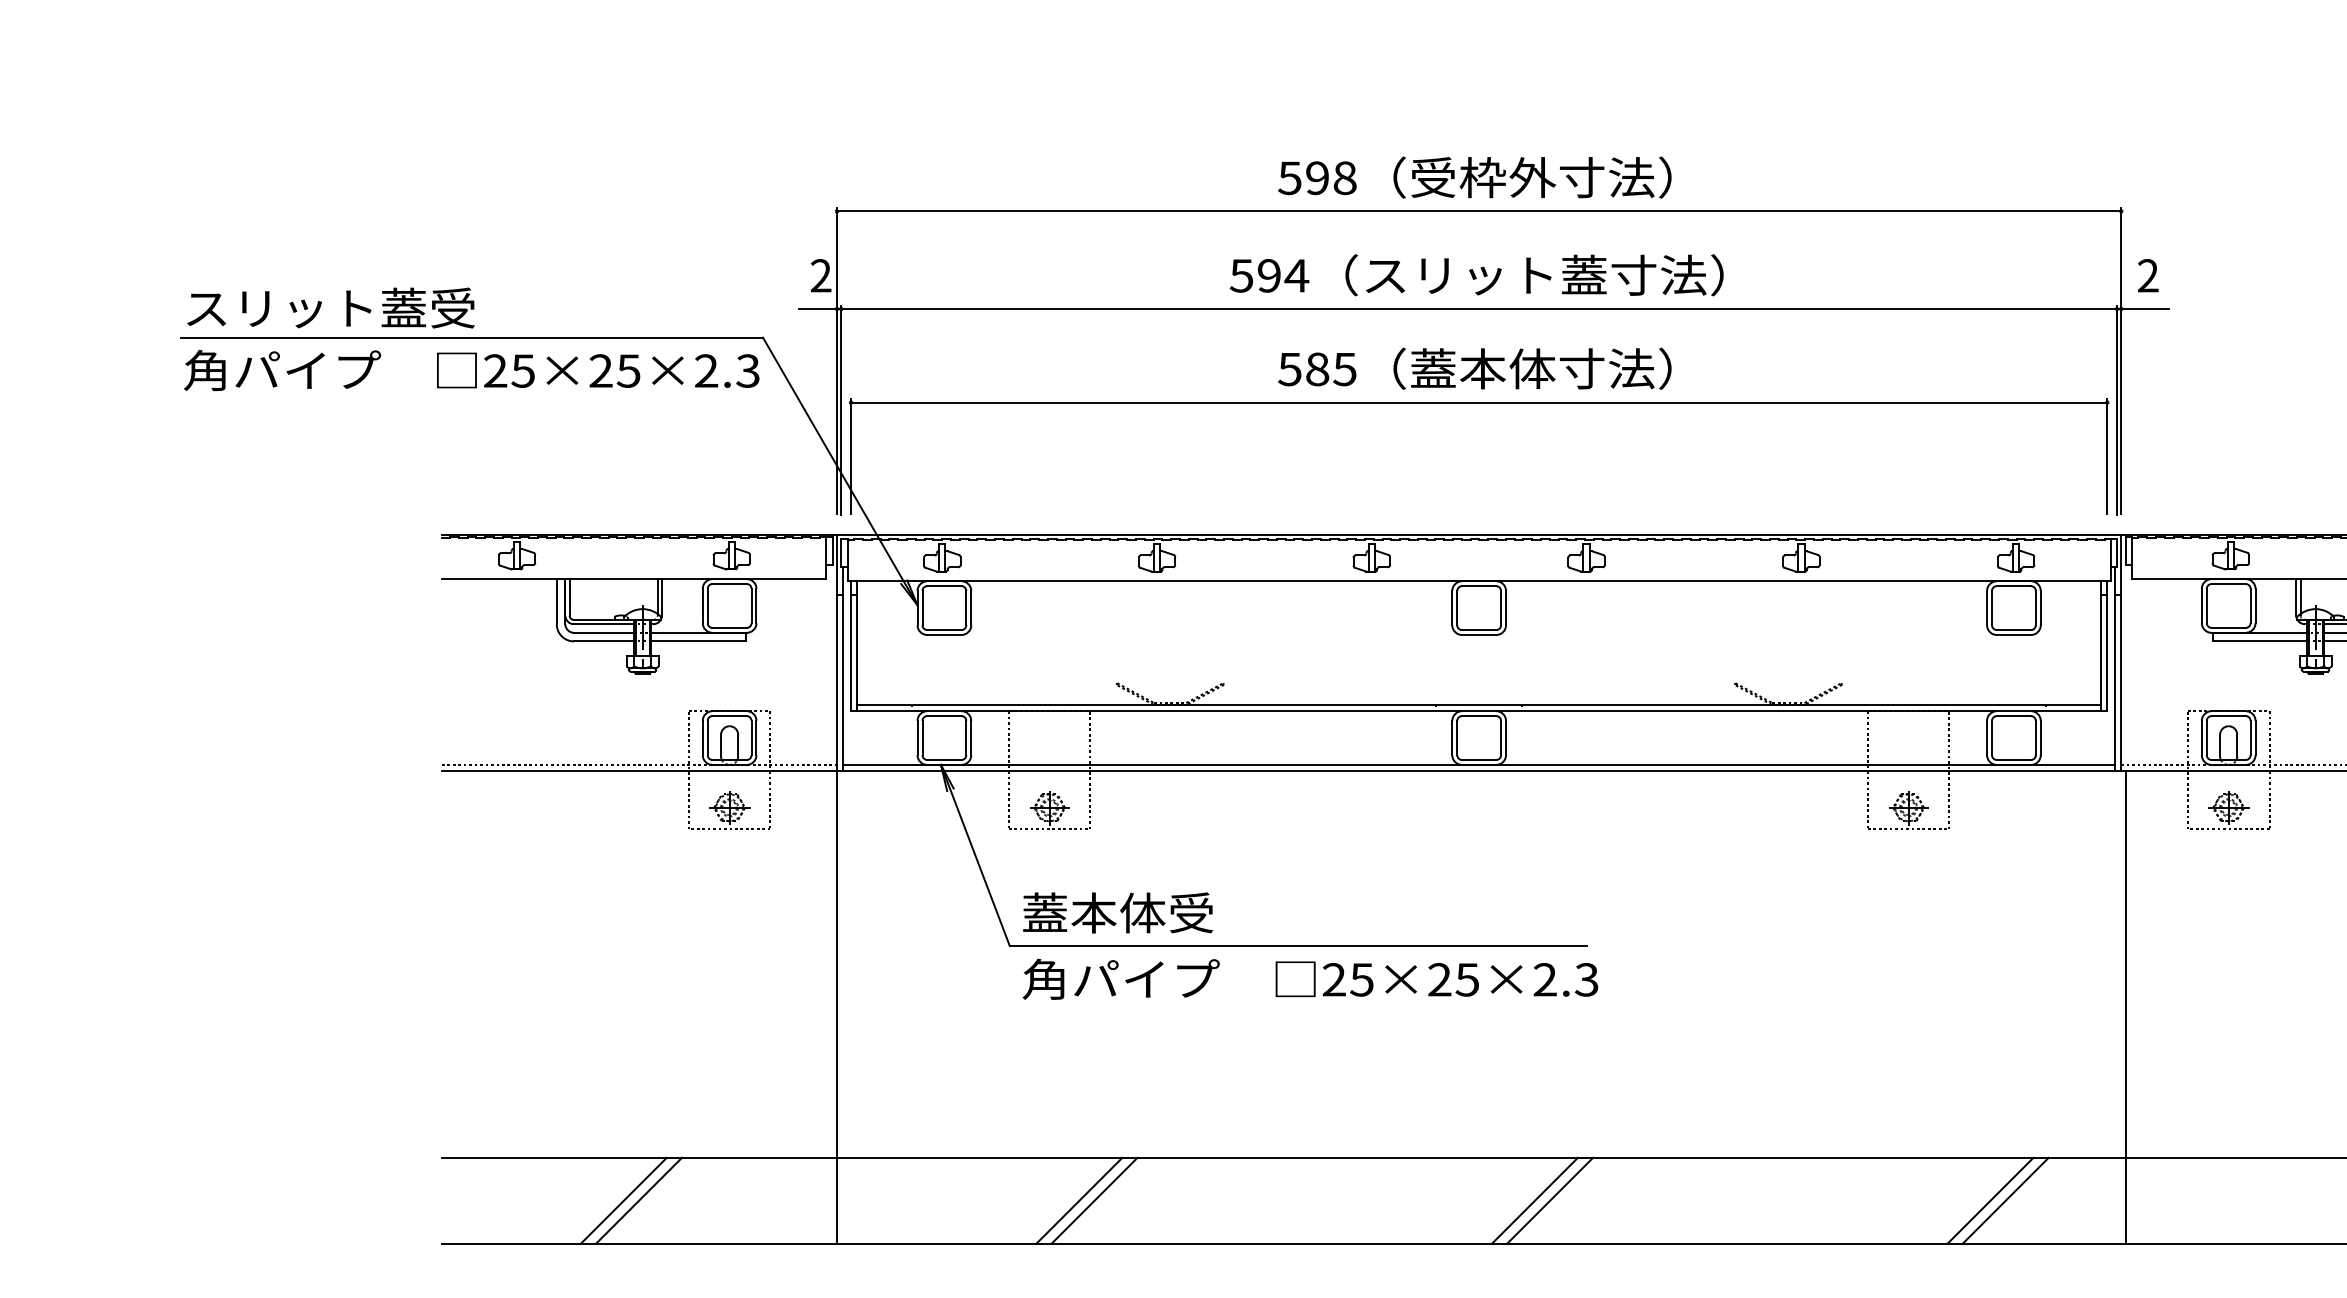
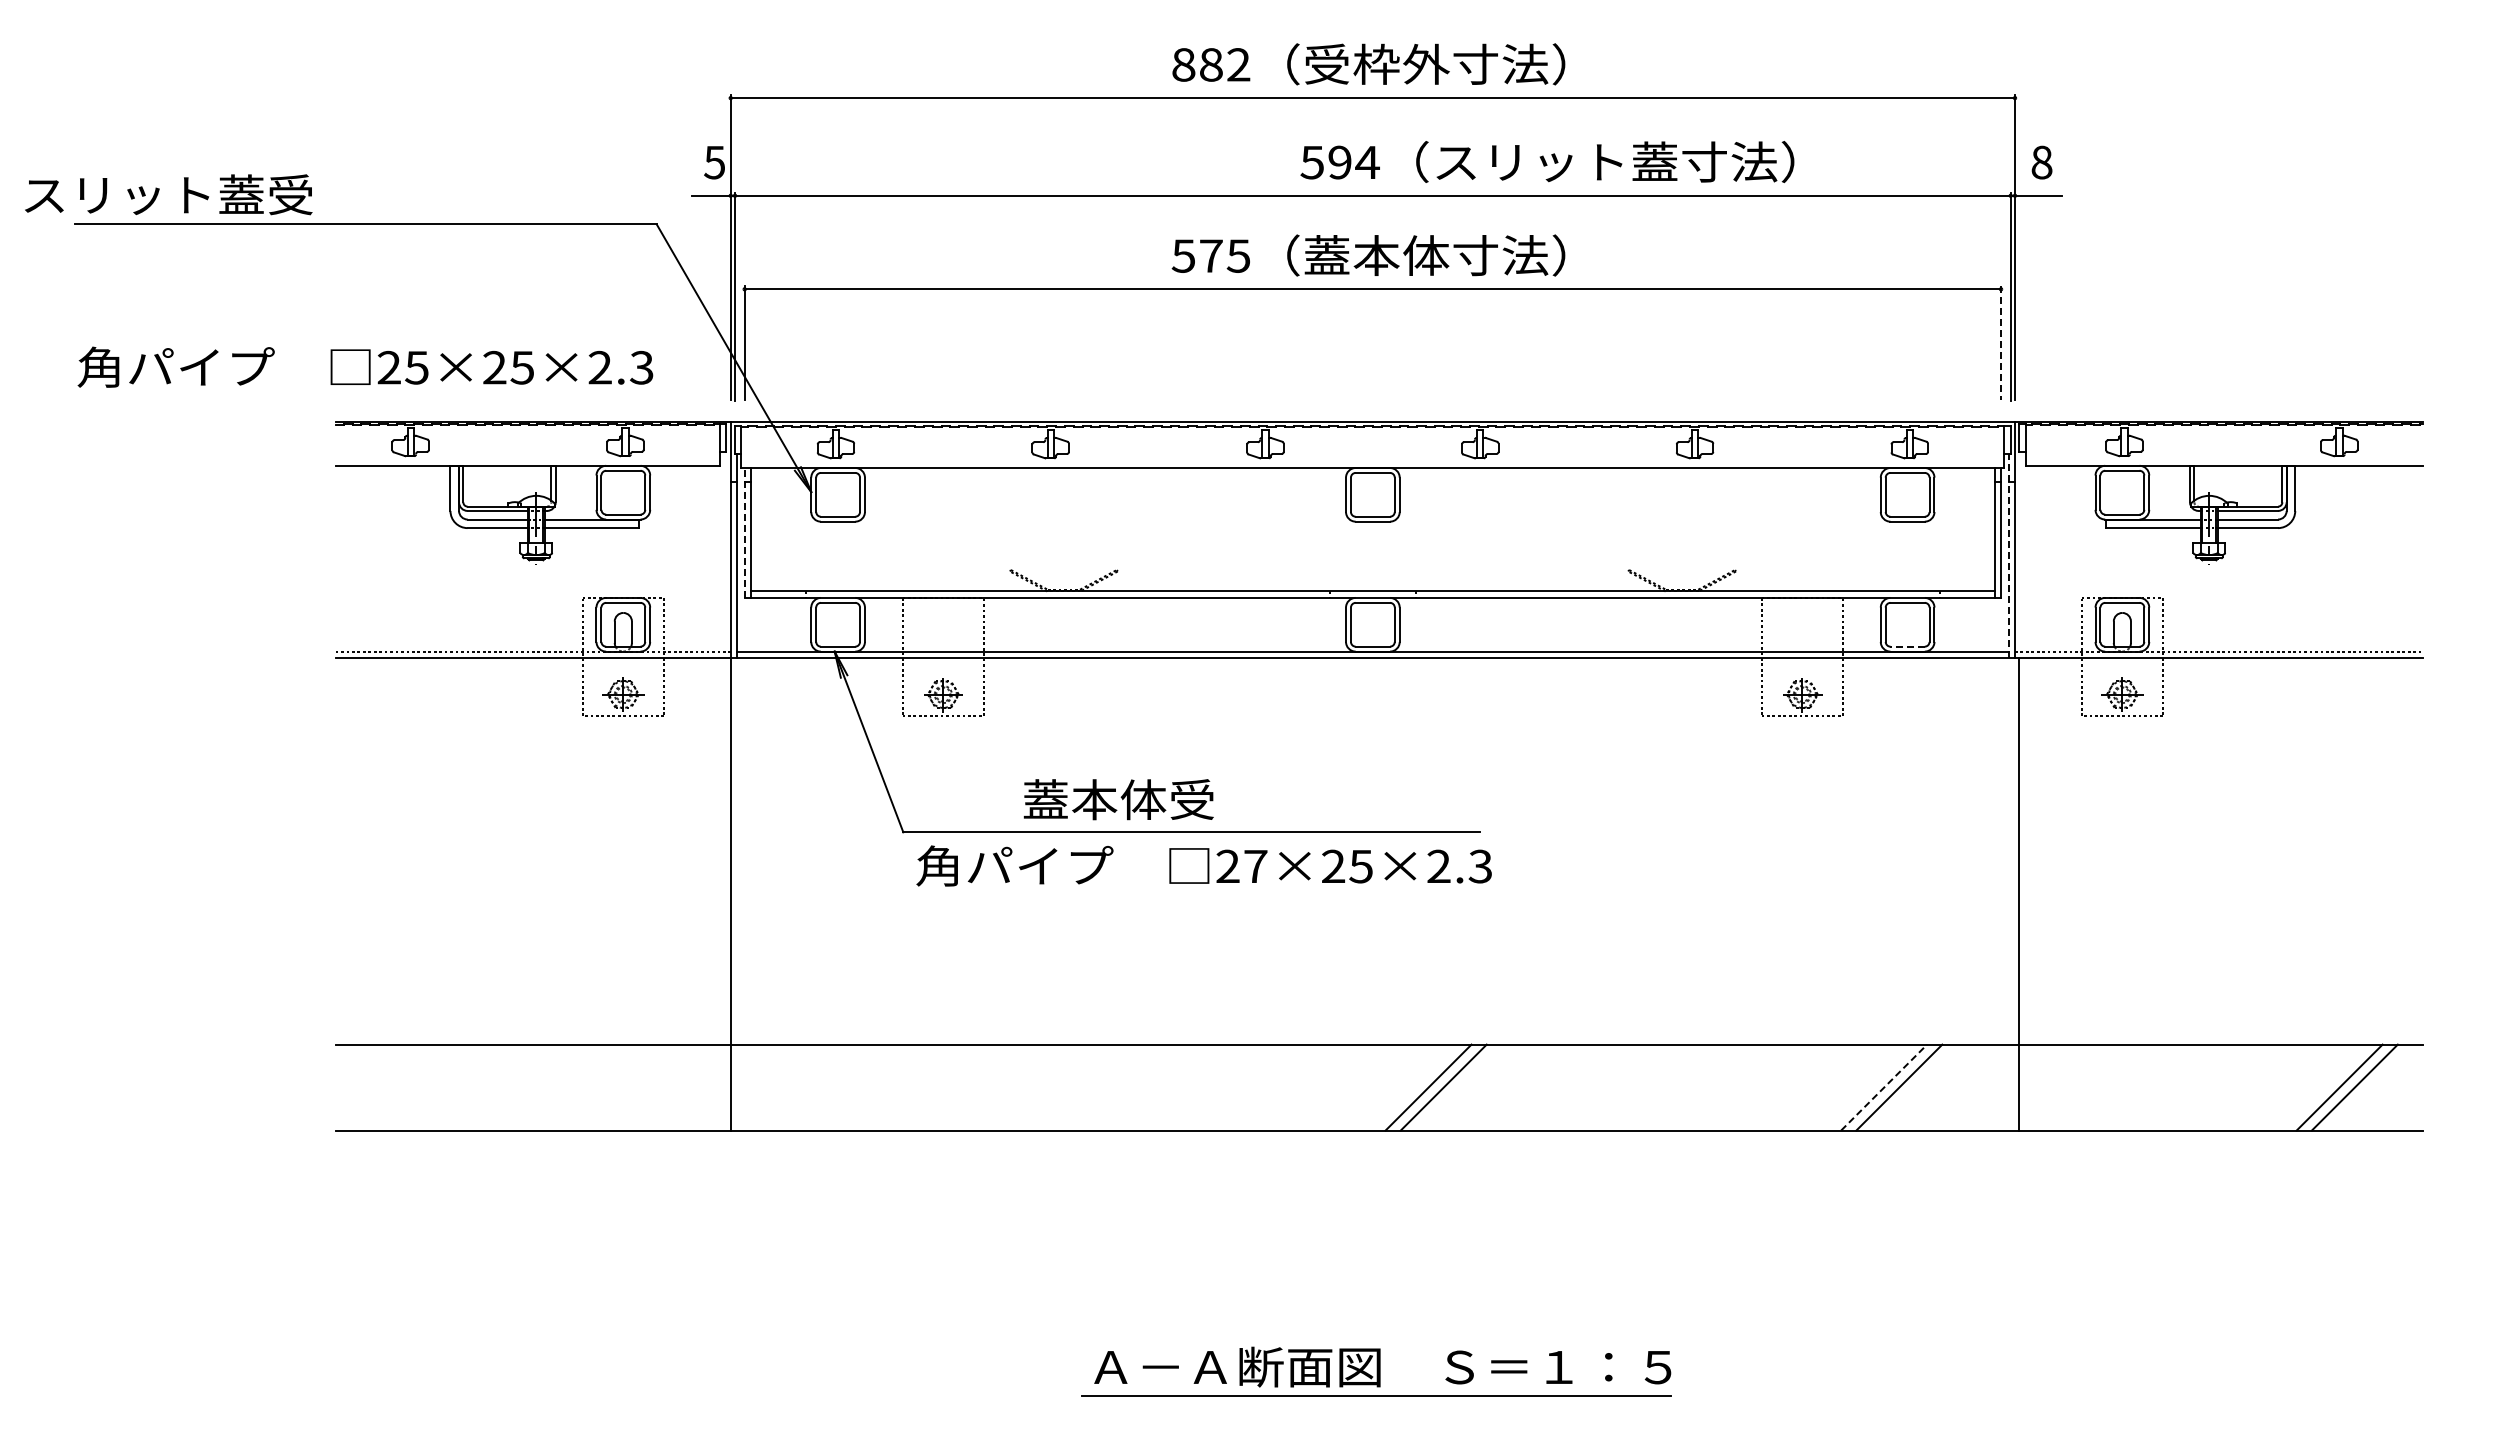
text: (1316, 177) -> (1210, 64), 598 -> 882
text: (1476, 274) -> (1547, 161), moved
text: (820, 275) -> (714, 162), 2 -> 5
text: (2147, 275) -> (2041, 162), 2 -> 8
text: (330, 307) -> (168, 194), moved
text: (1317, 368) -> (1211, 255), 585 -> 575
text: (471, 369) -> (365, 366), moved
line: (2107, 456) -> (2001, 343), solid -> dashed
line: (850, 645) -> (744, 532), solid -> dashed
line: (2114, 668) -> (2008, 555), solid -> dashed
line: (2013, 759) -> (1907, 646), solid -> dashed
text: (1117, 912) -> (1118, 799), moved
text: (1361, 979) -> (1255, 866), 25×25×2.3 -> 27×25×2.3
line: (623, 1200) -> (517, 1087), removed
line: (638, 1200) -> (532, 1087), removed
line: (1078, 1200) -> (972, 1087), removed
line: (1094, 1200) -> (988, 1087), removed
line: (1990, 1200) -> (1884, 1087), solid -> dashed

